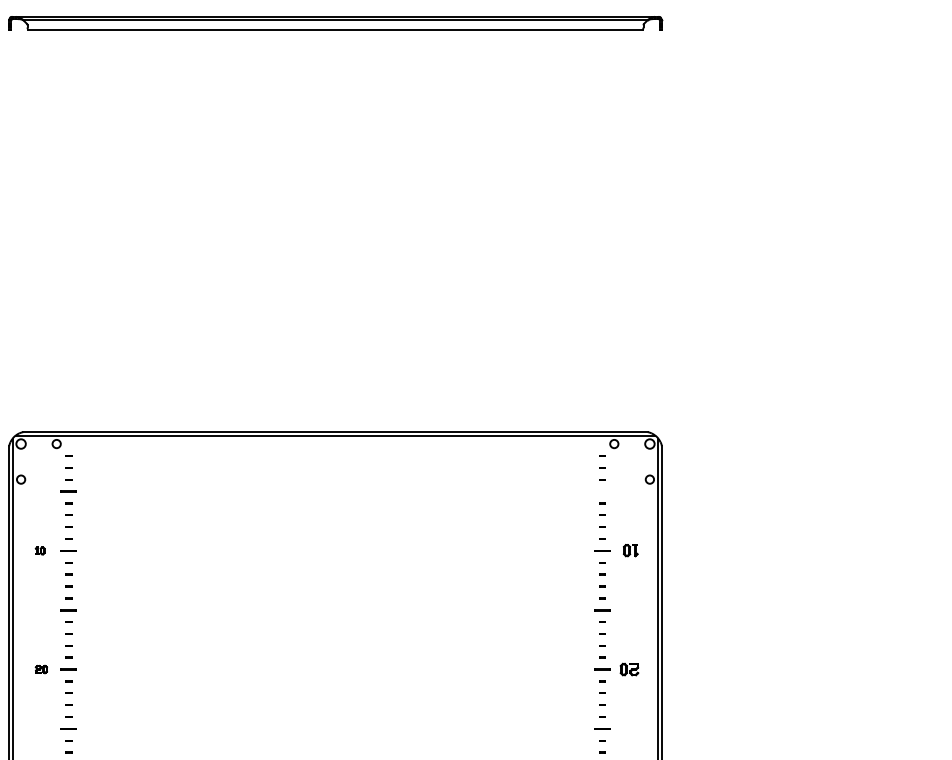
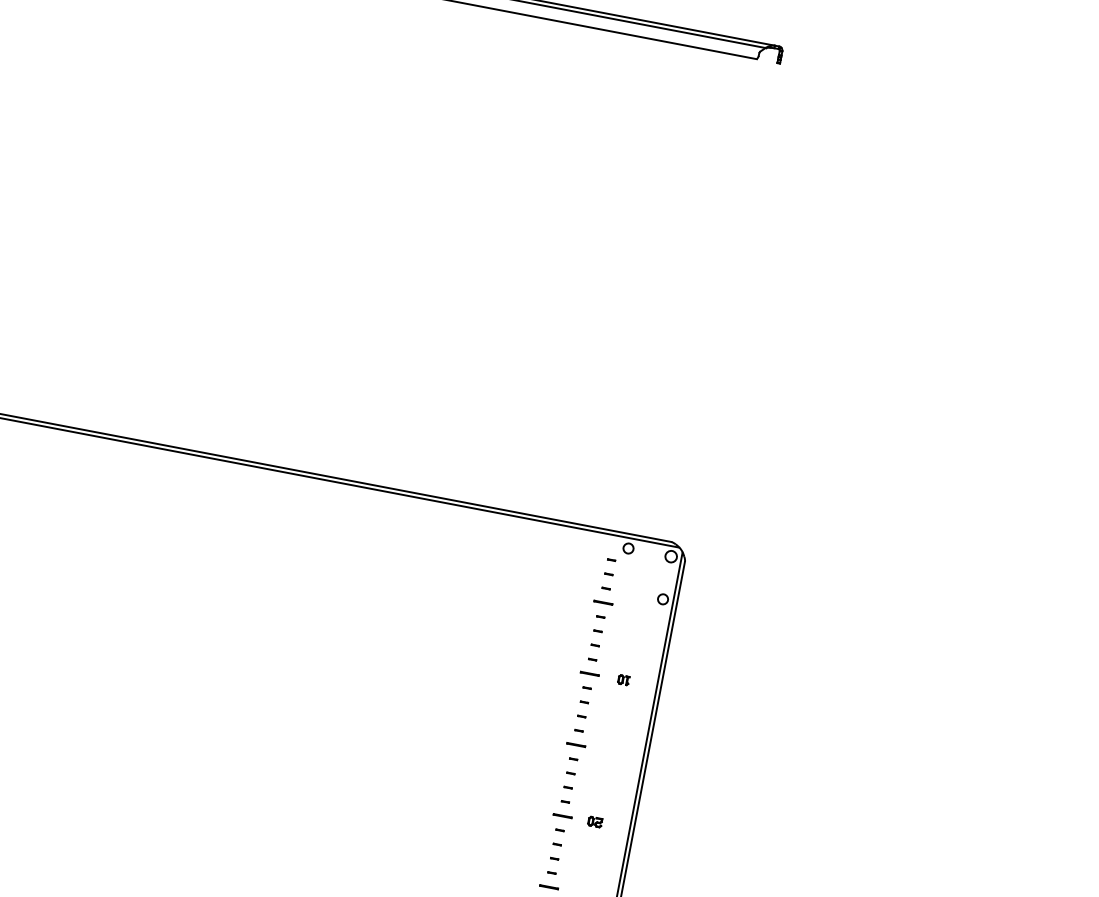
line: (602, 491) -> (603, 602), added
part: (630, 550) -> (623, 679), size x0.62
part: (629, 668) -> (595, 821), size x0.62

